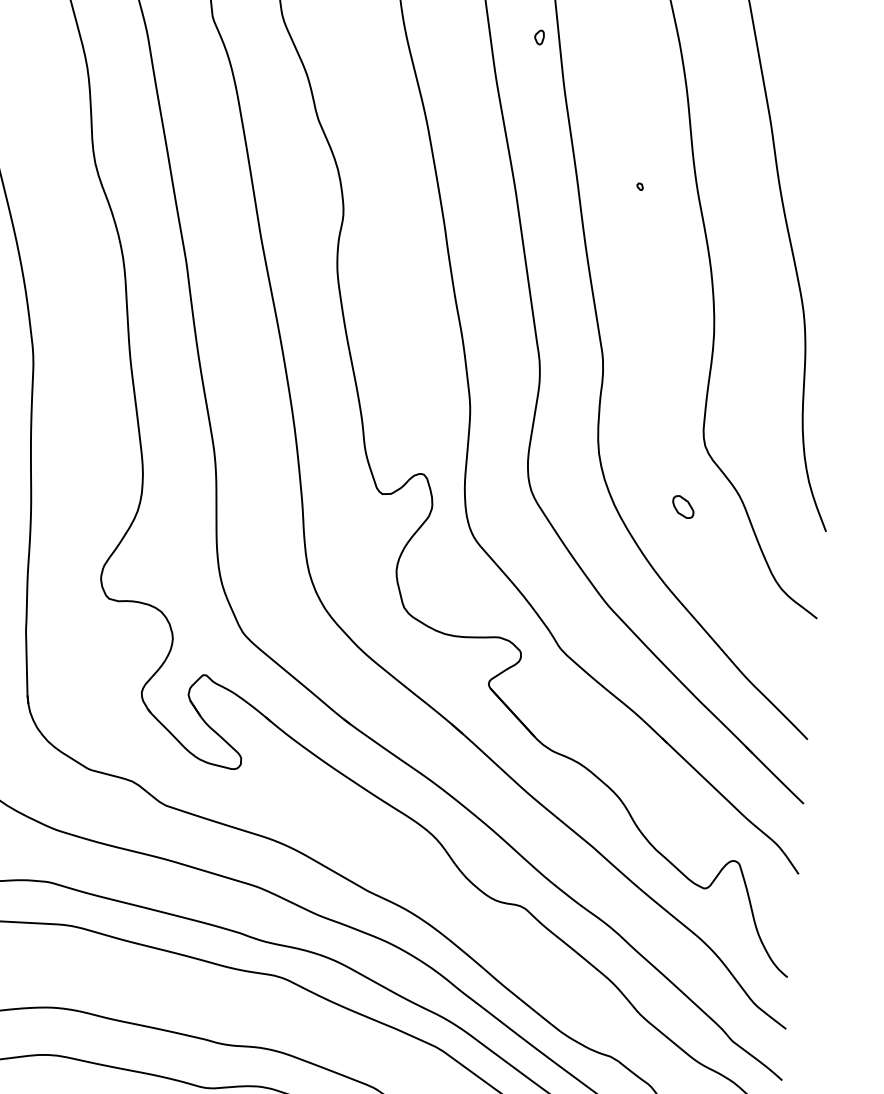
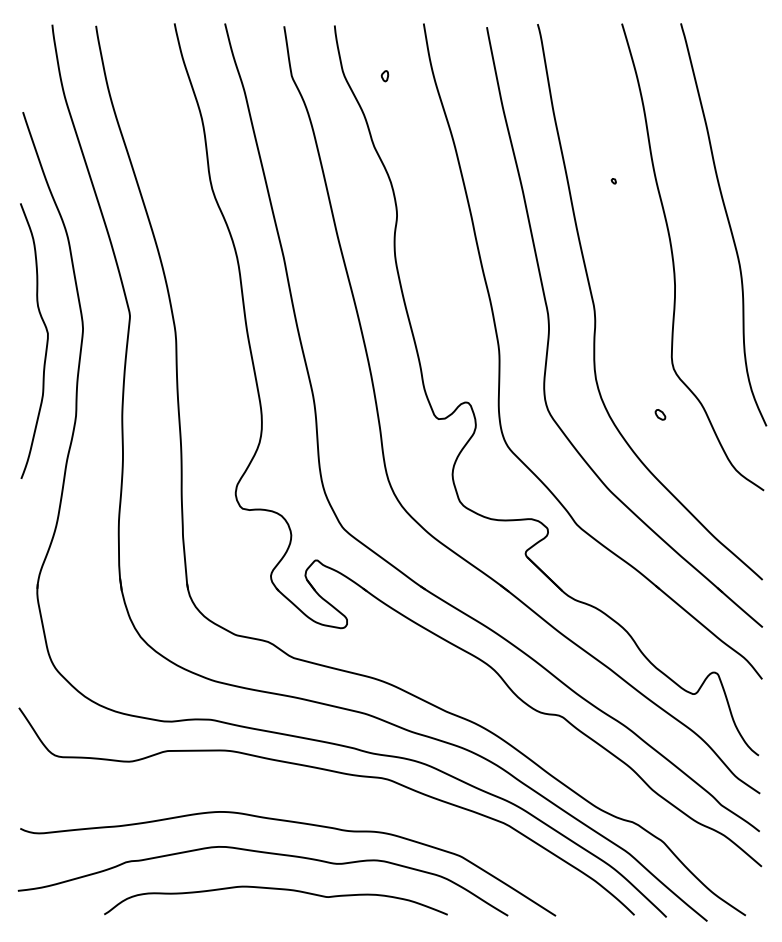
part: (538, 37) -> (384, 76), moved
part: (683, 506) -> (660, 414), size x0.62

